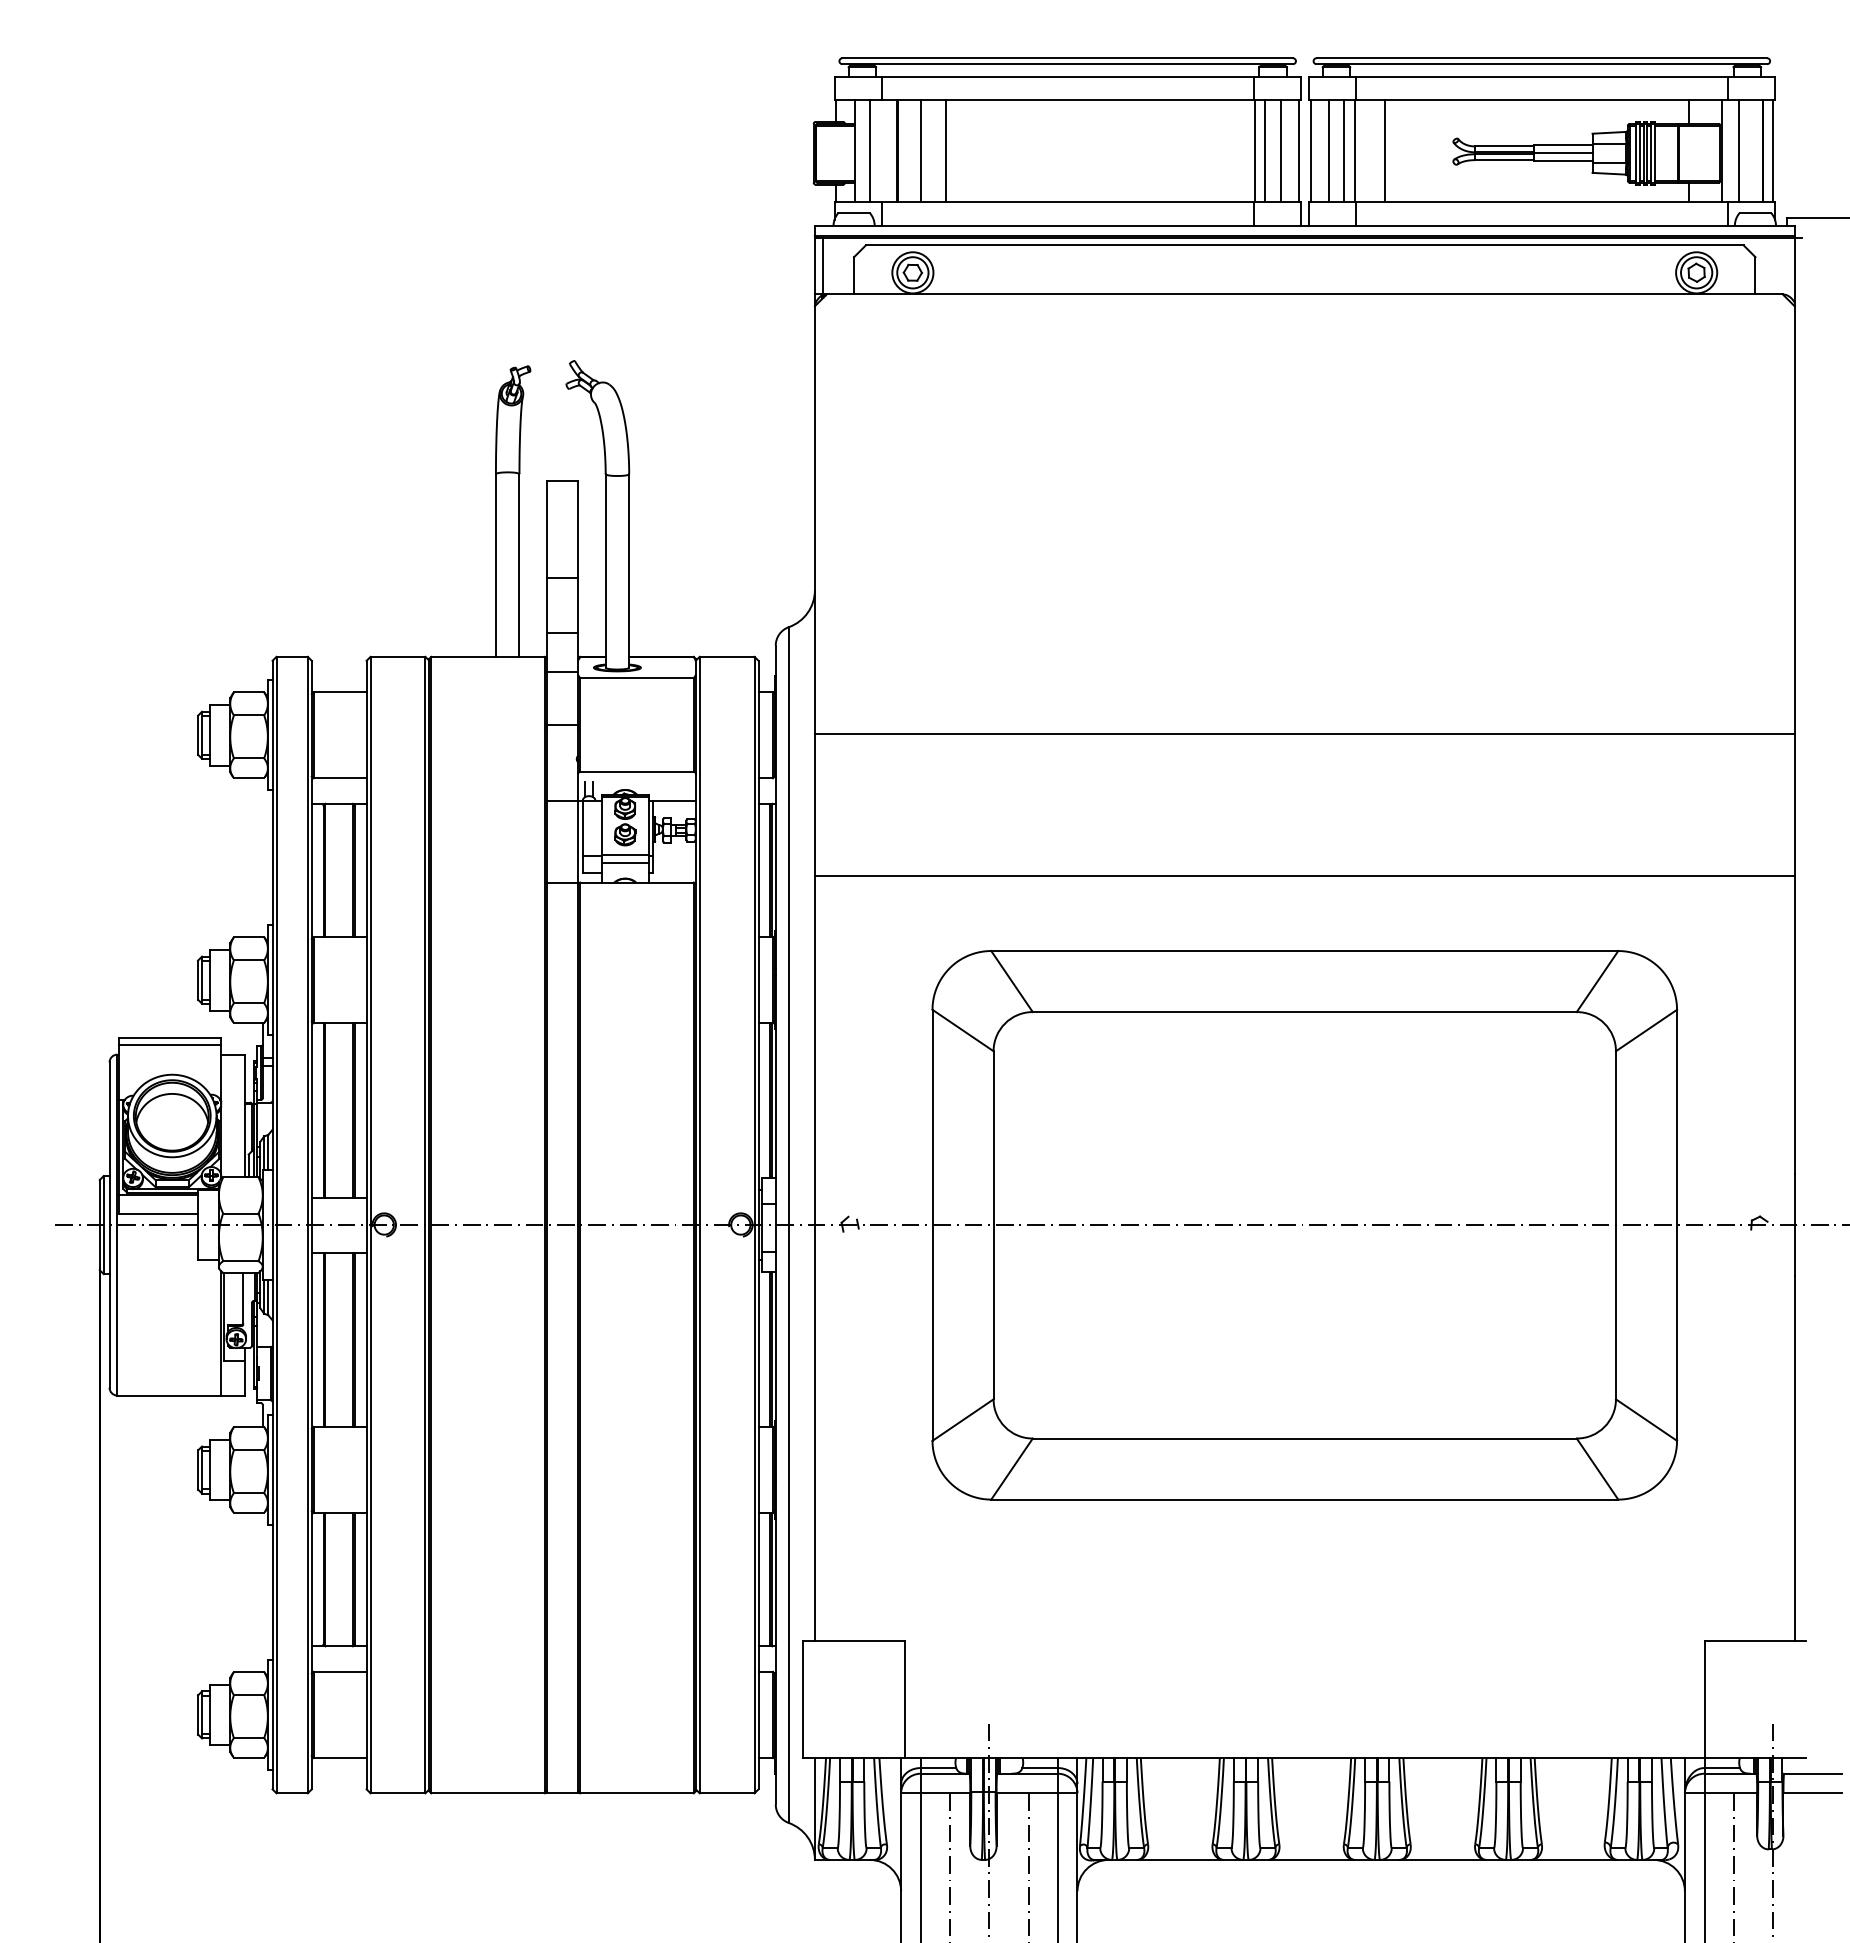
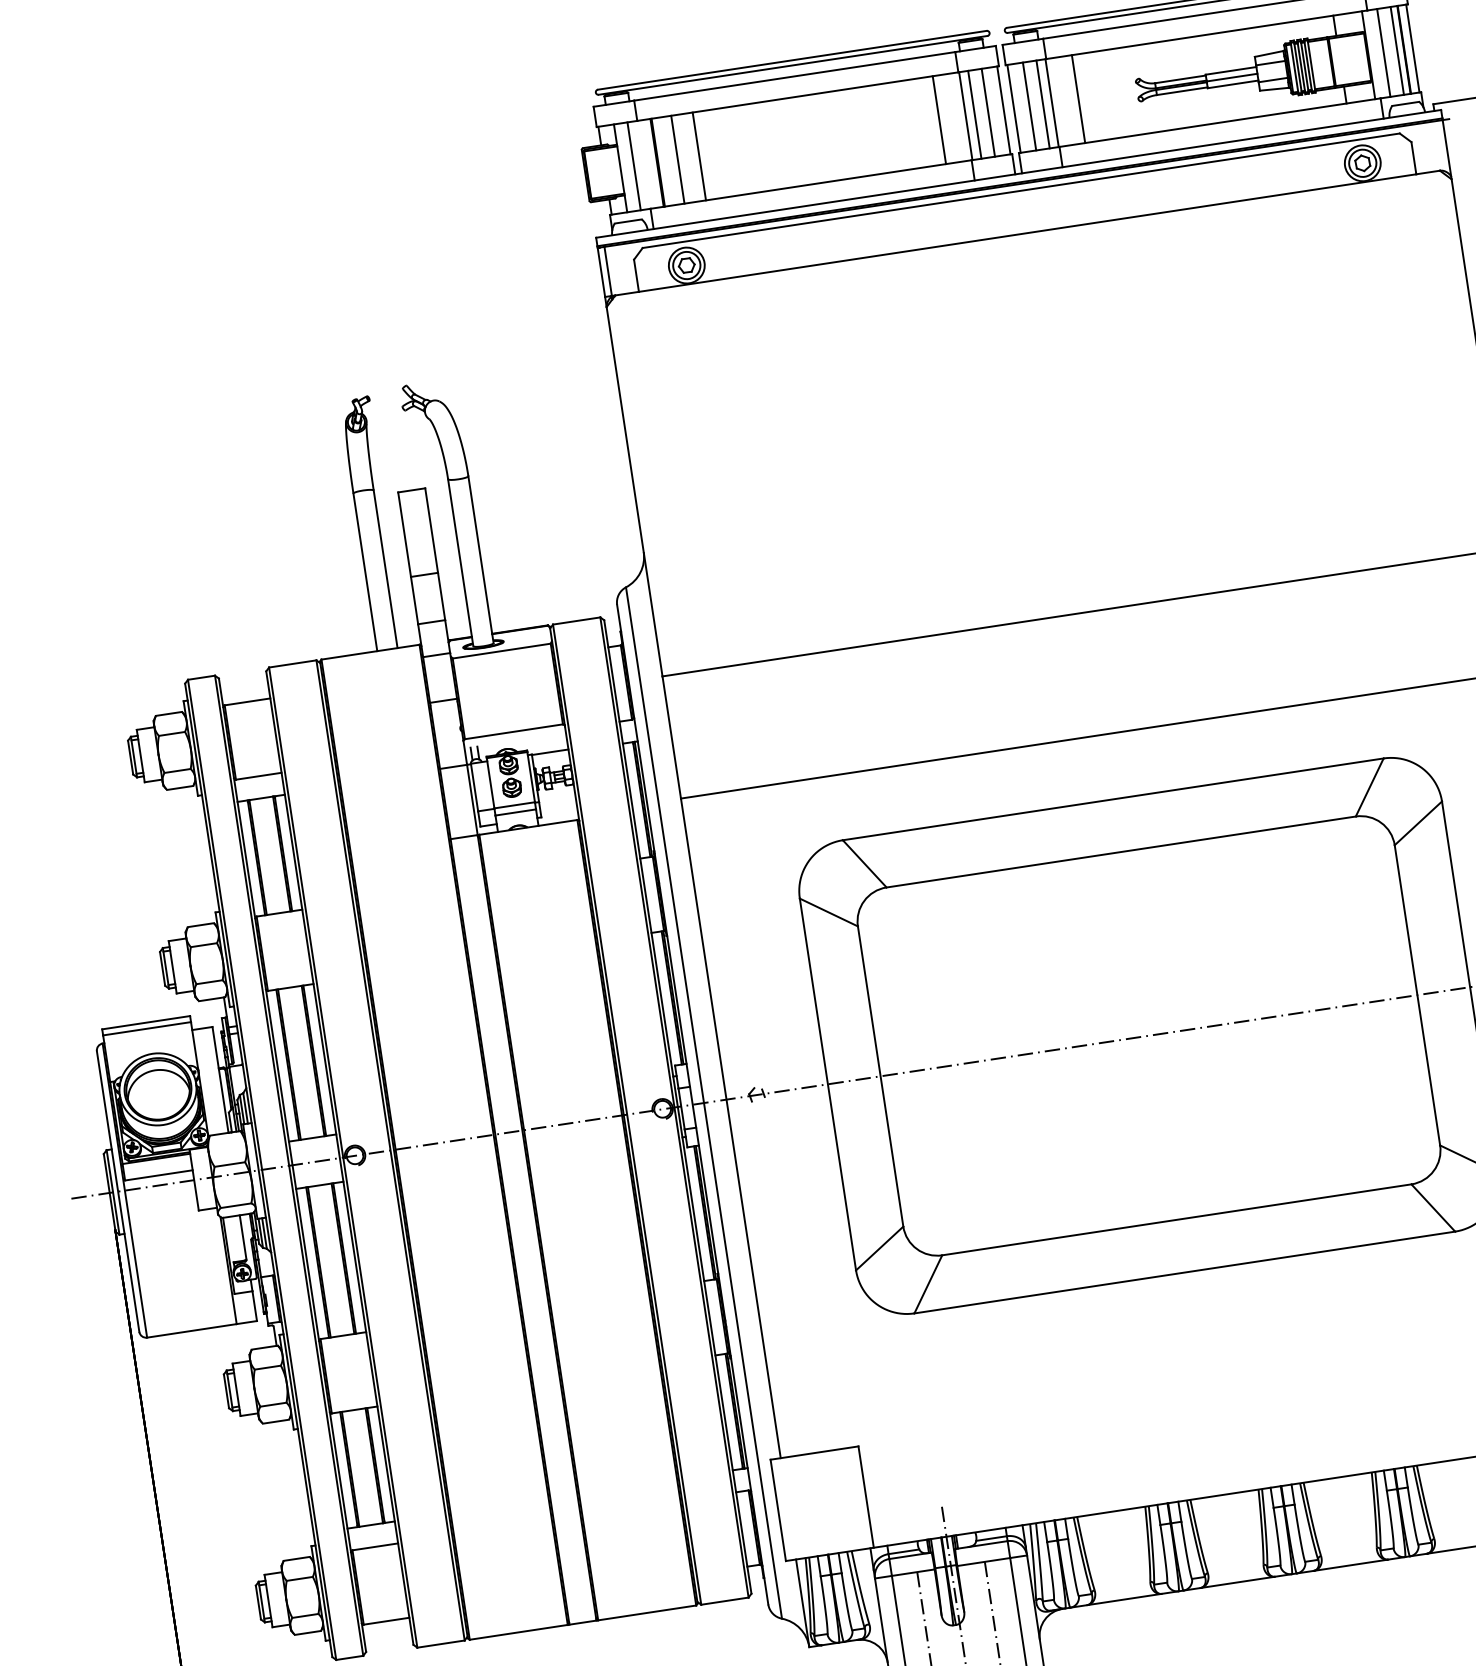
line: (1224, 151) -> (939, 120), added
line: (1755, 151) -> (1397, 50), added

